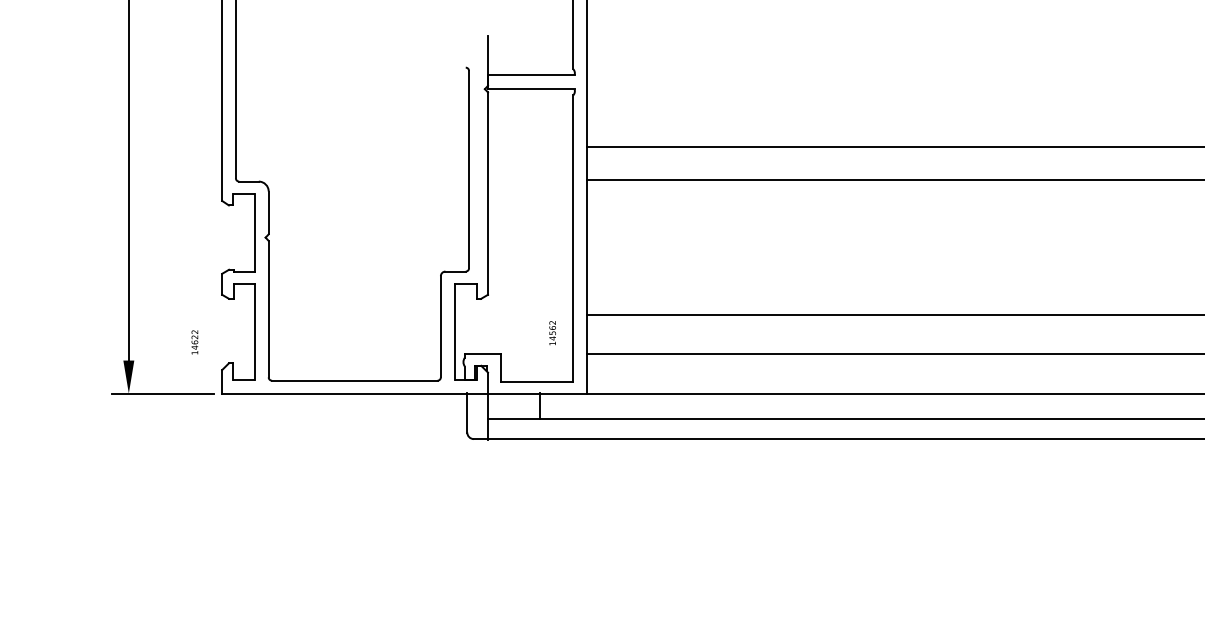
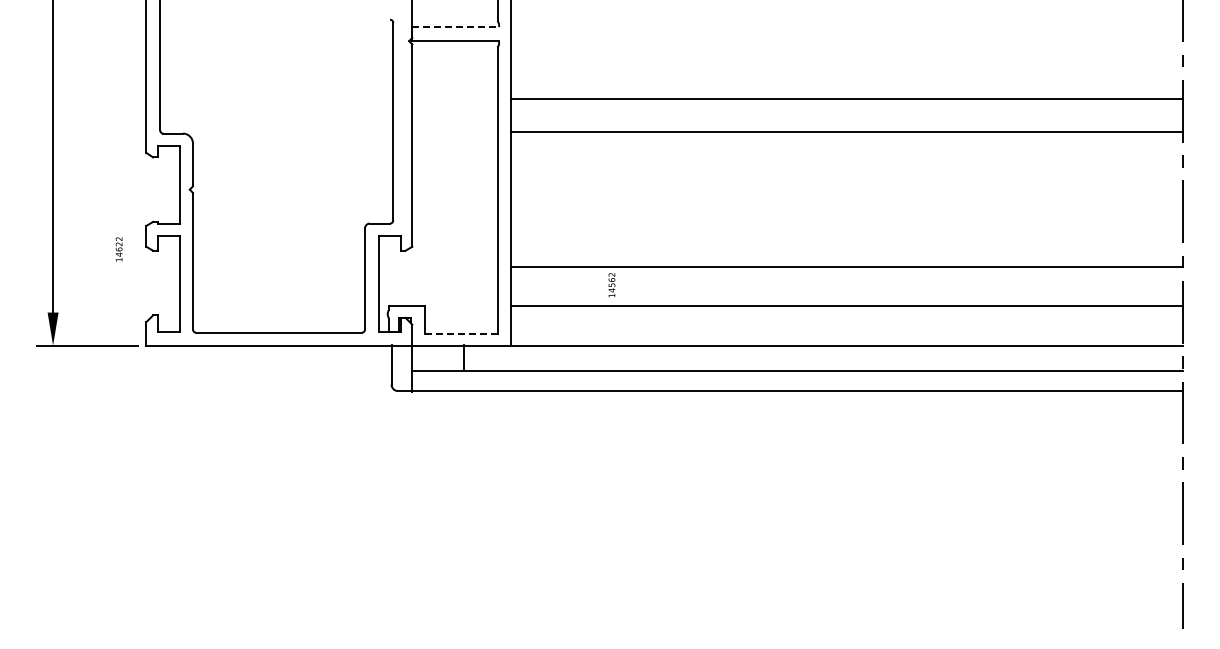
line: (532, 75) -> (456, 27), solid -> dashed
text: (552, 333) -> (611, 285), moved
text: (194, 342) -> (118, 249), moved
line: (536, 382) -> (460, 334), solid -> dashed

